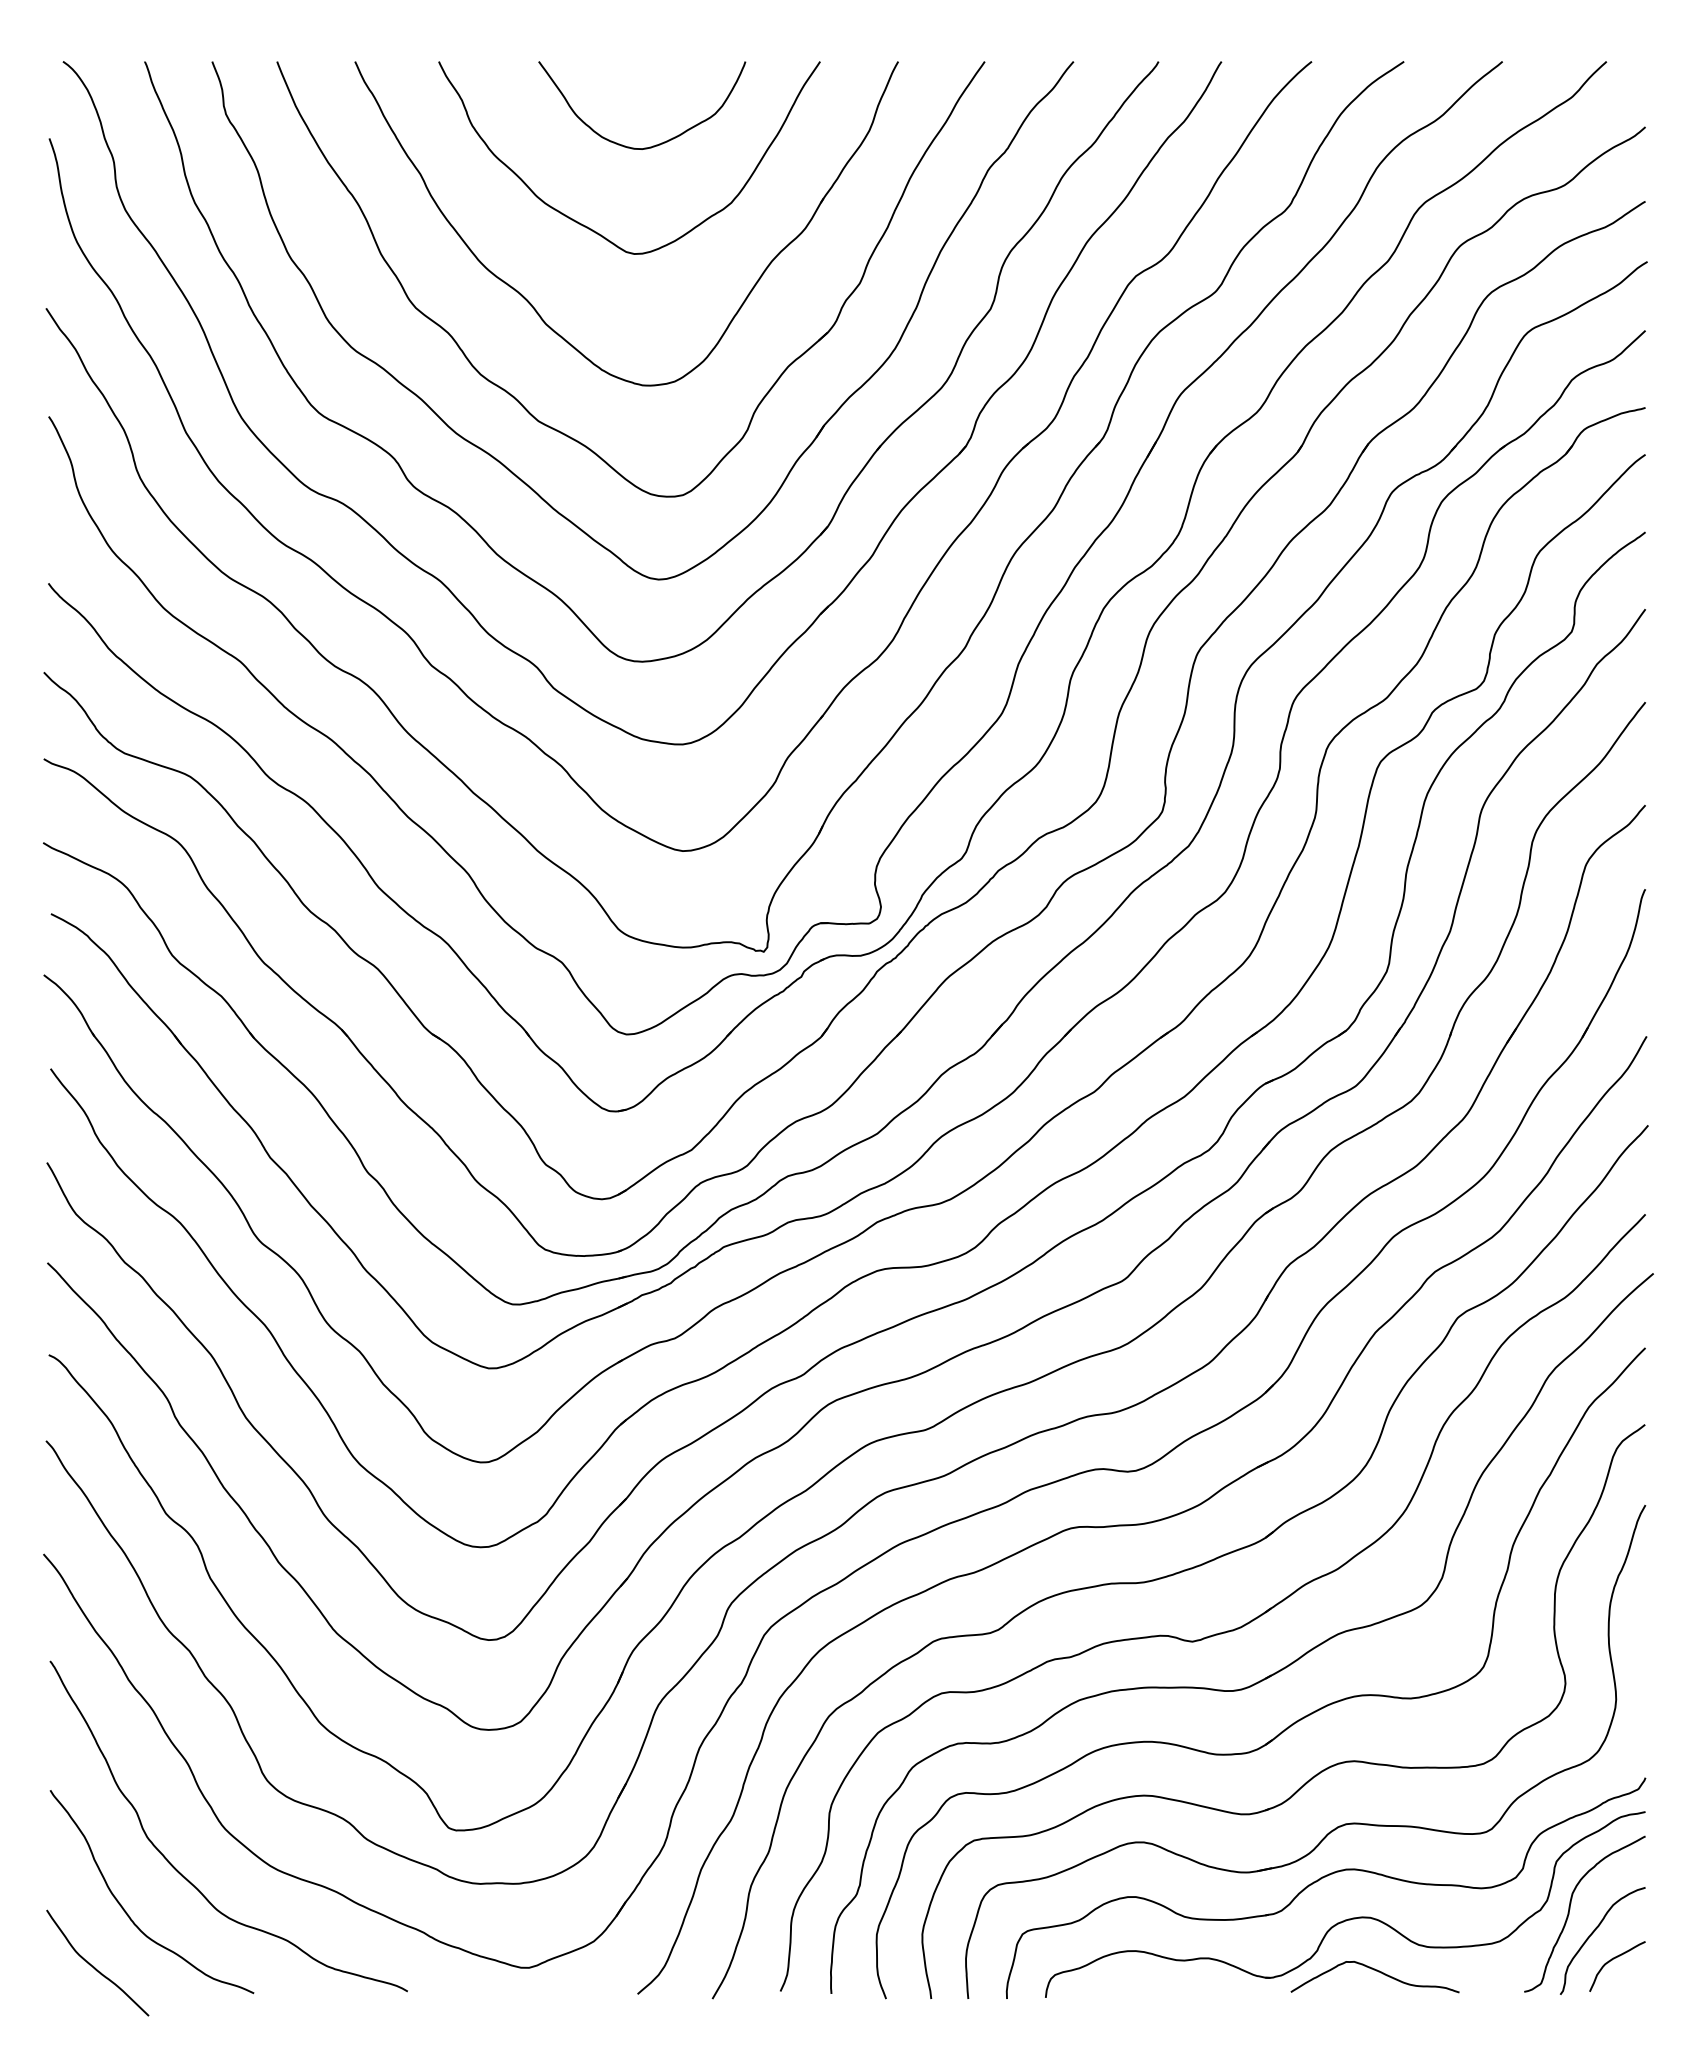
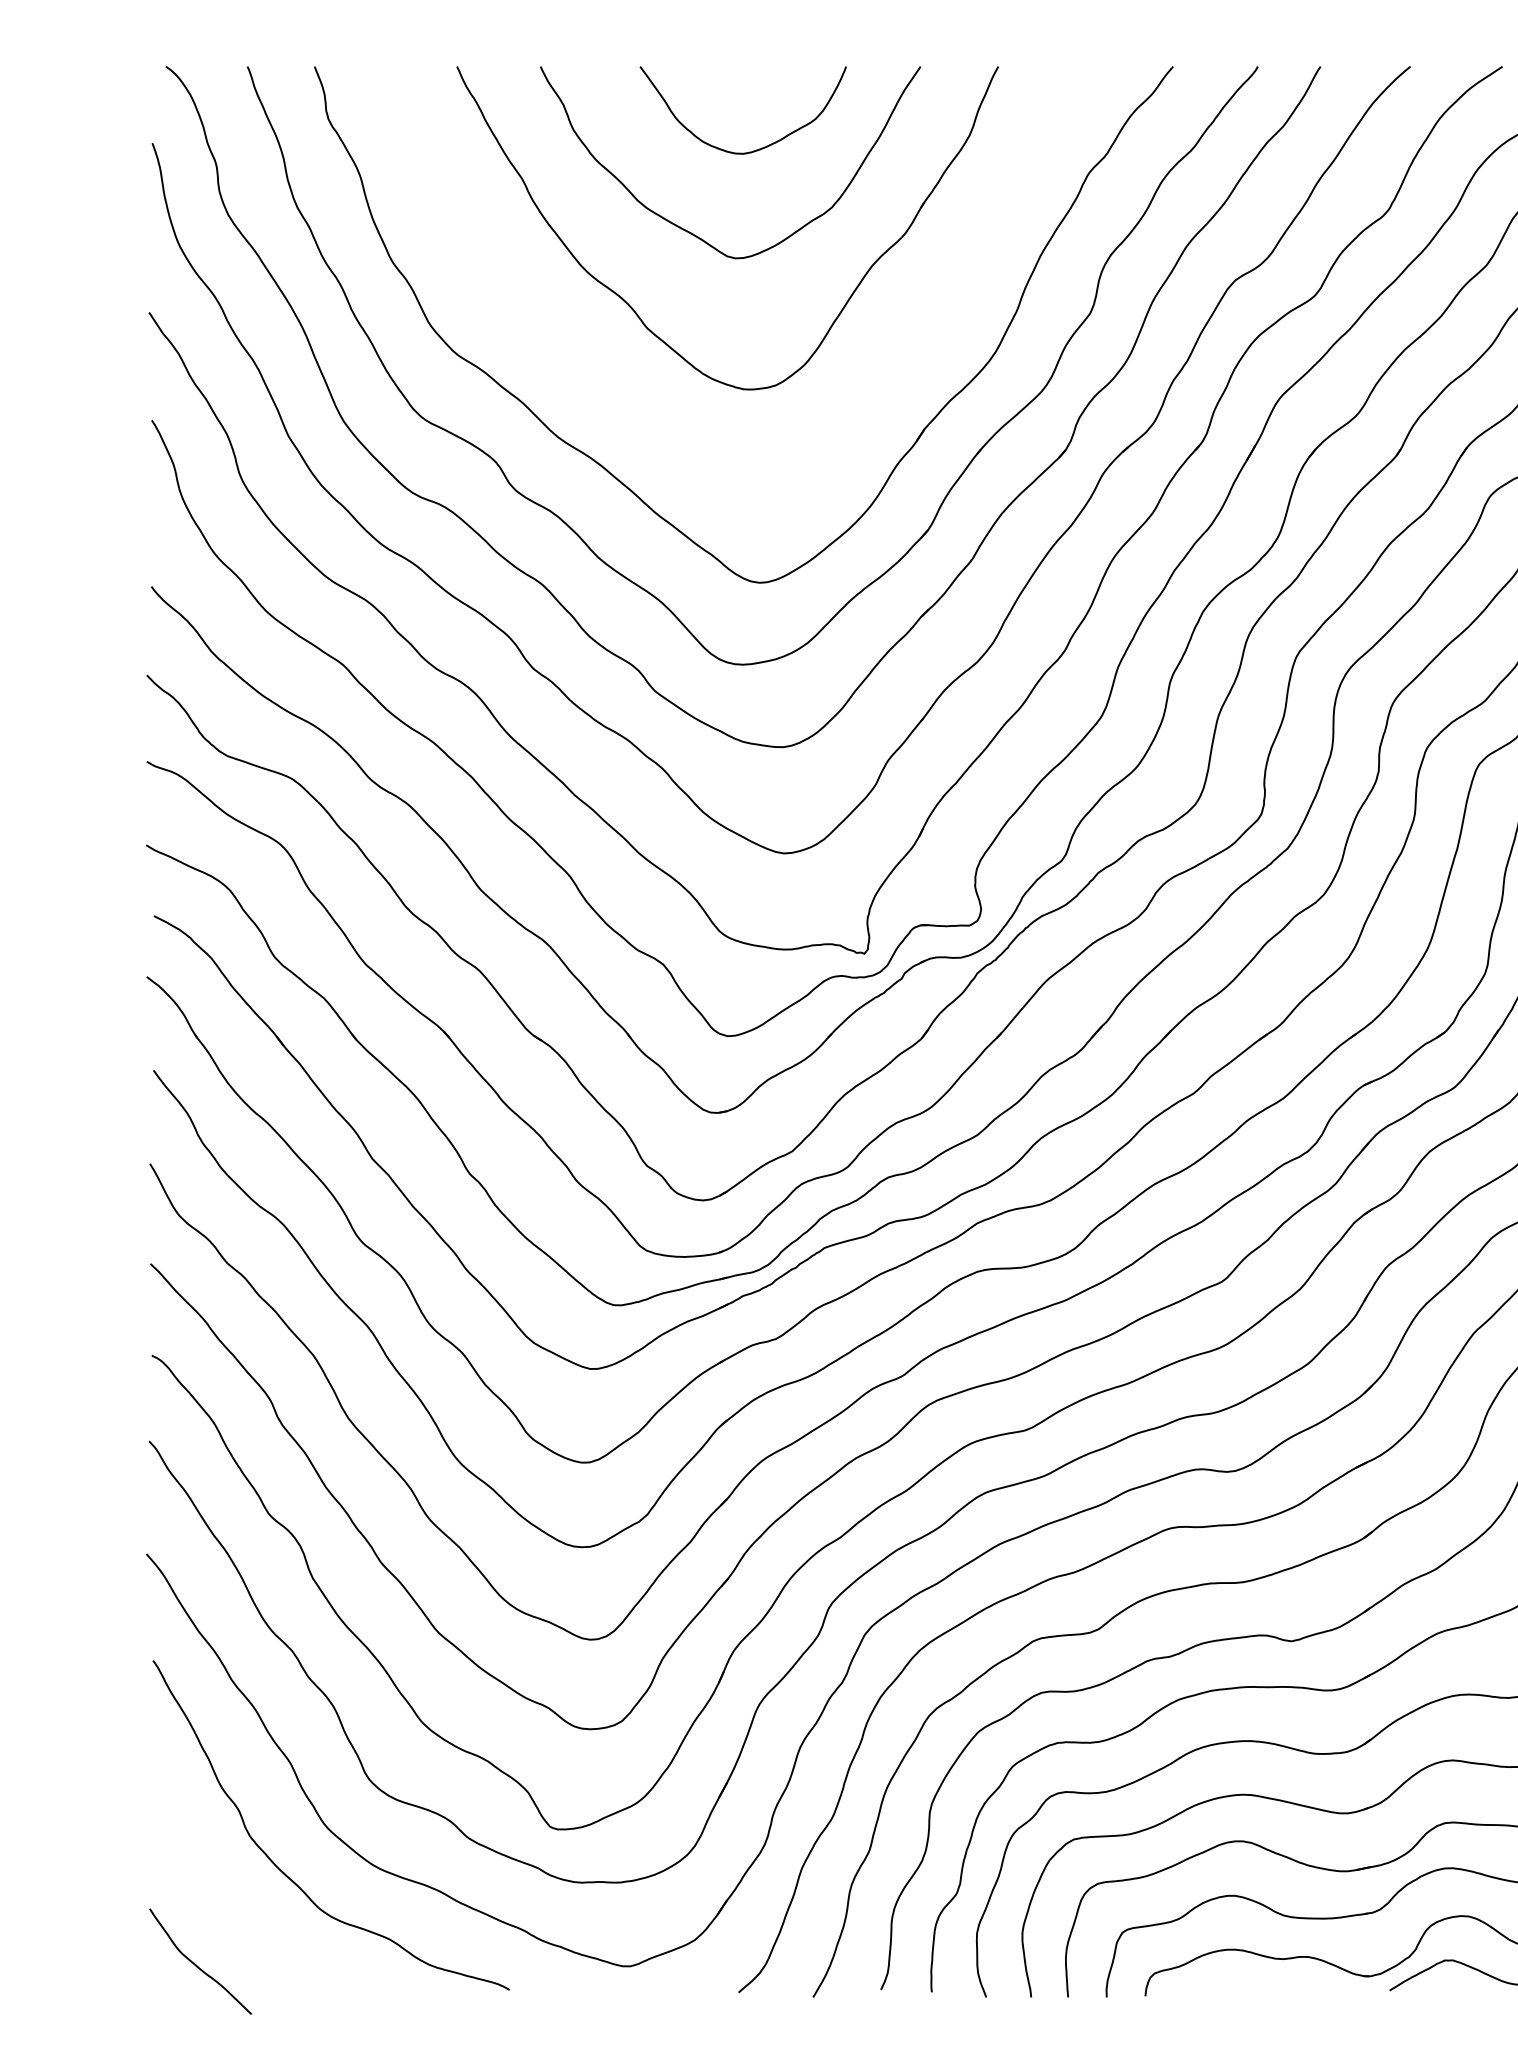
part: (513, 395) -> (614, 399), removed
curve: (127, 1912) -> (230, 1911), removed

